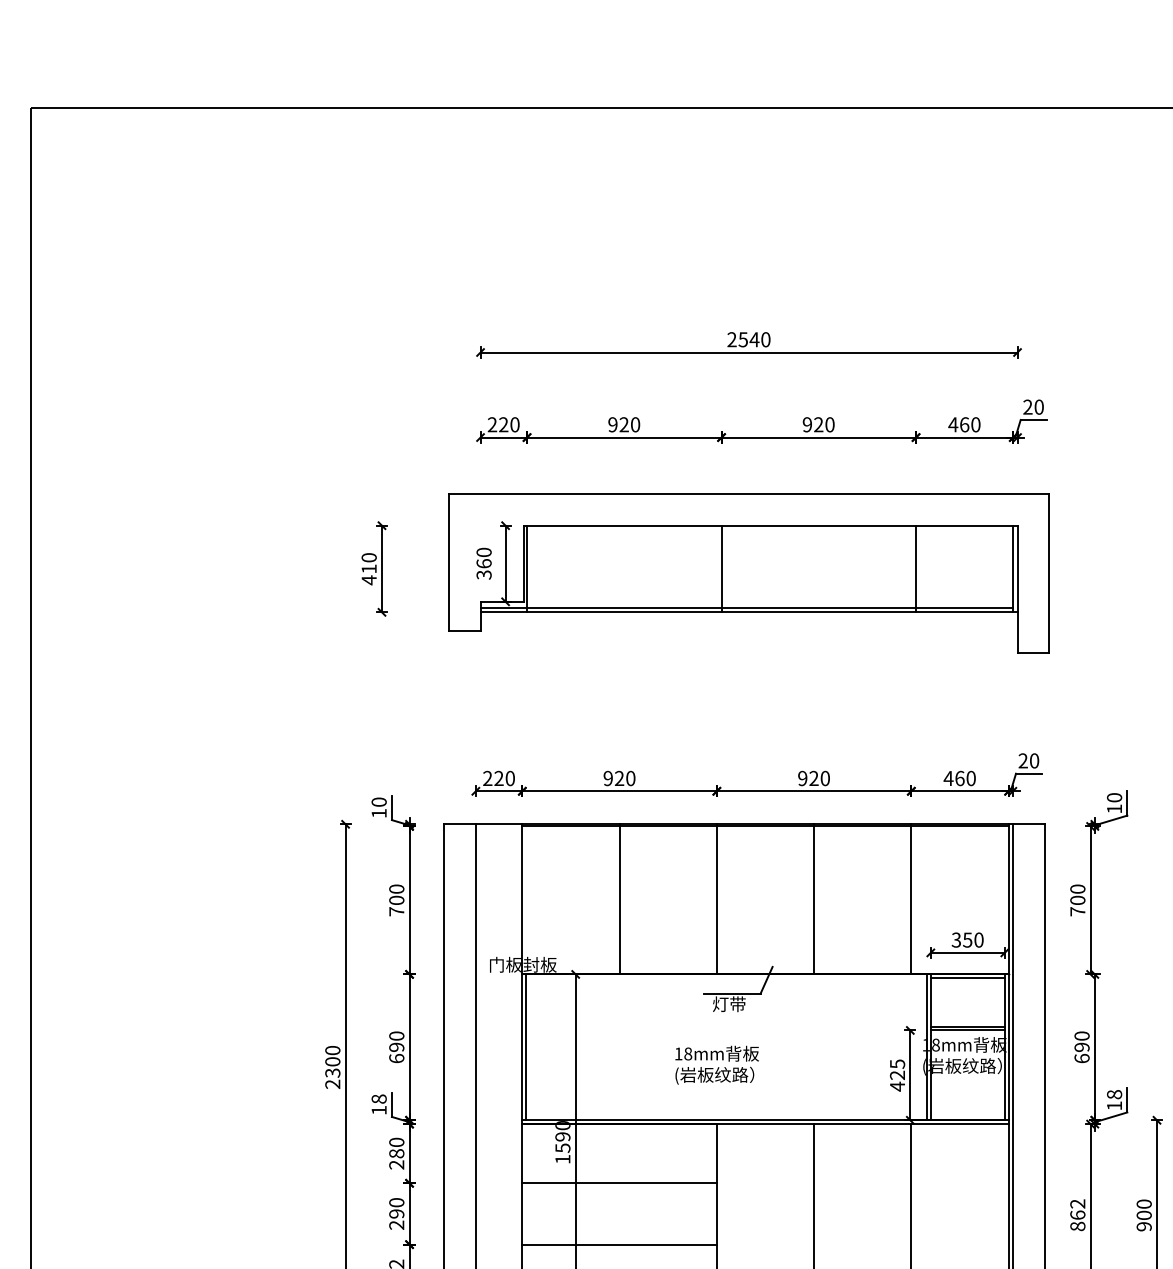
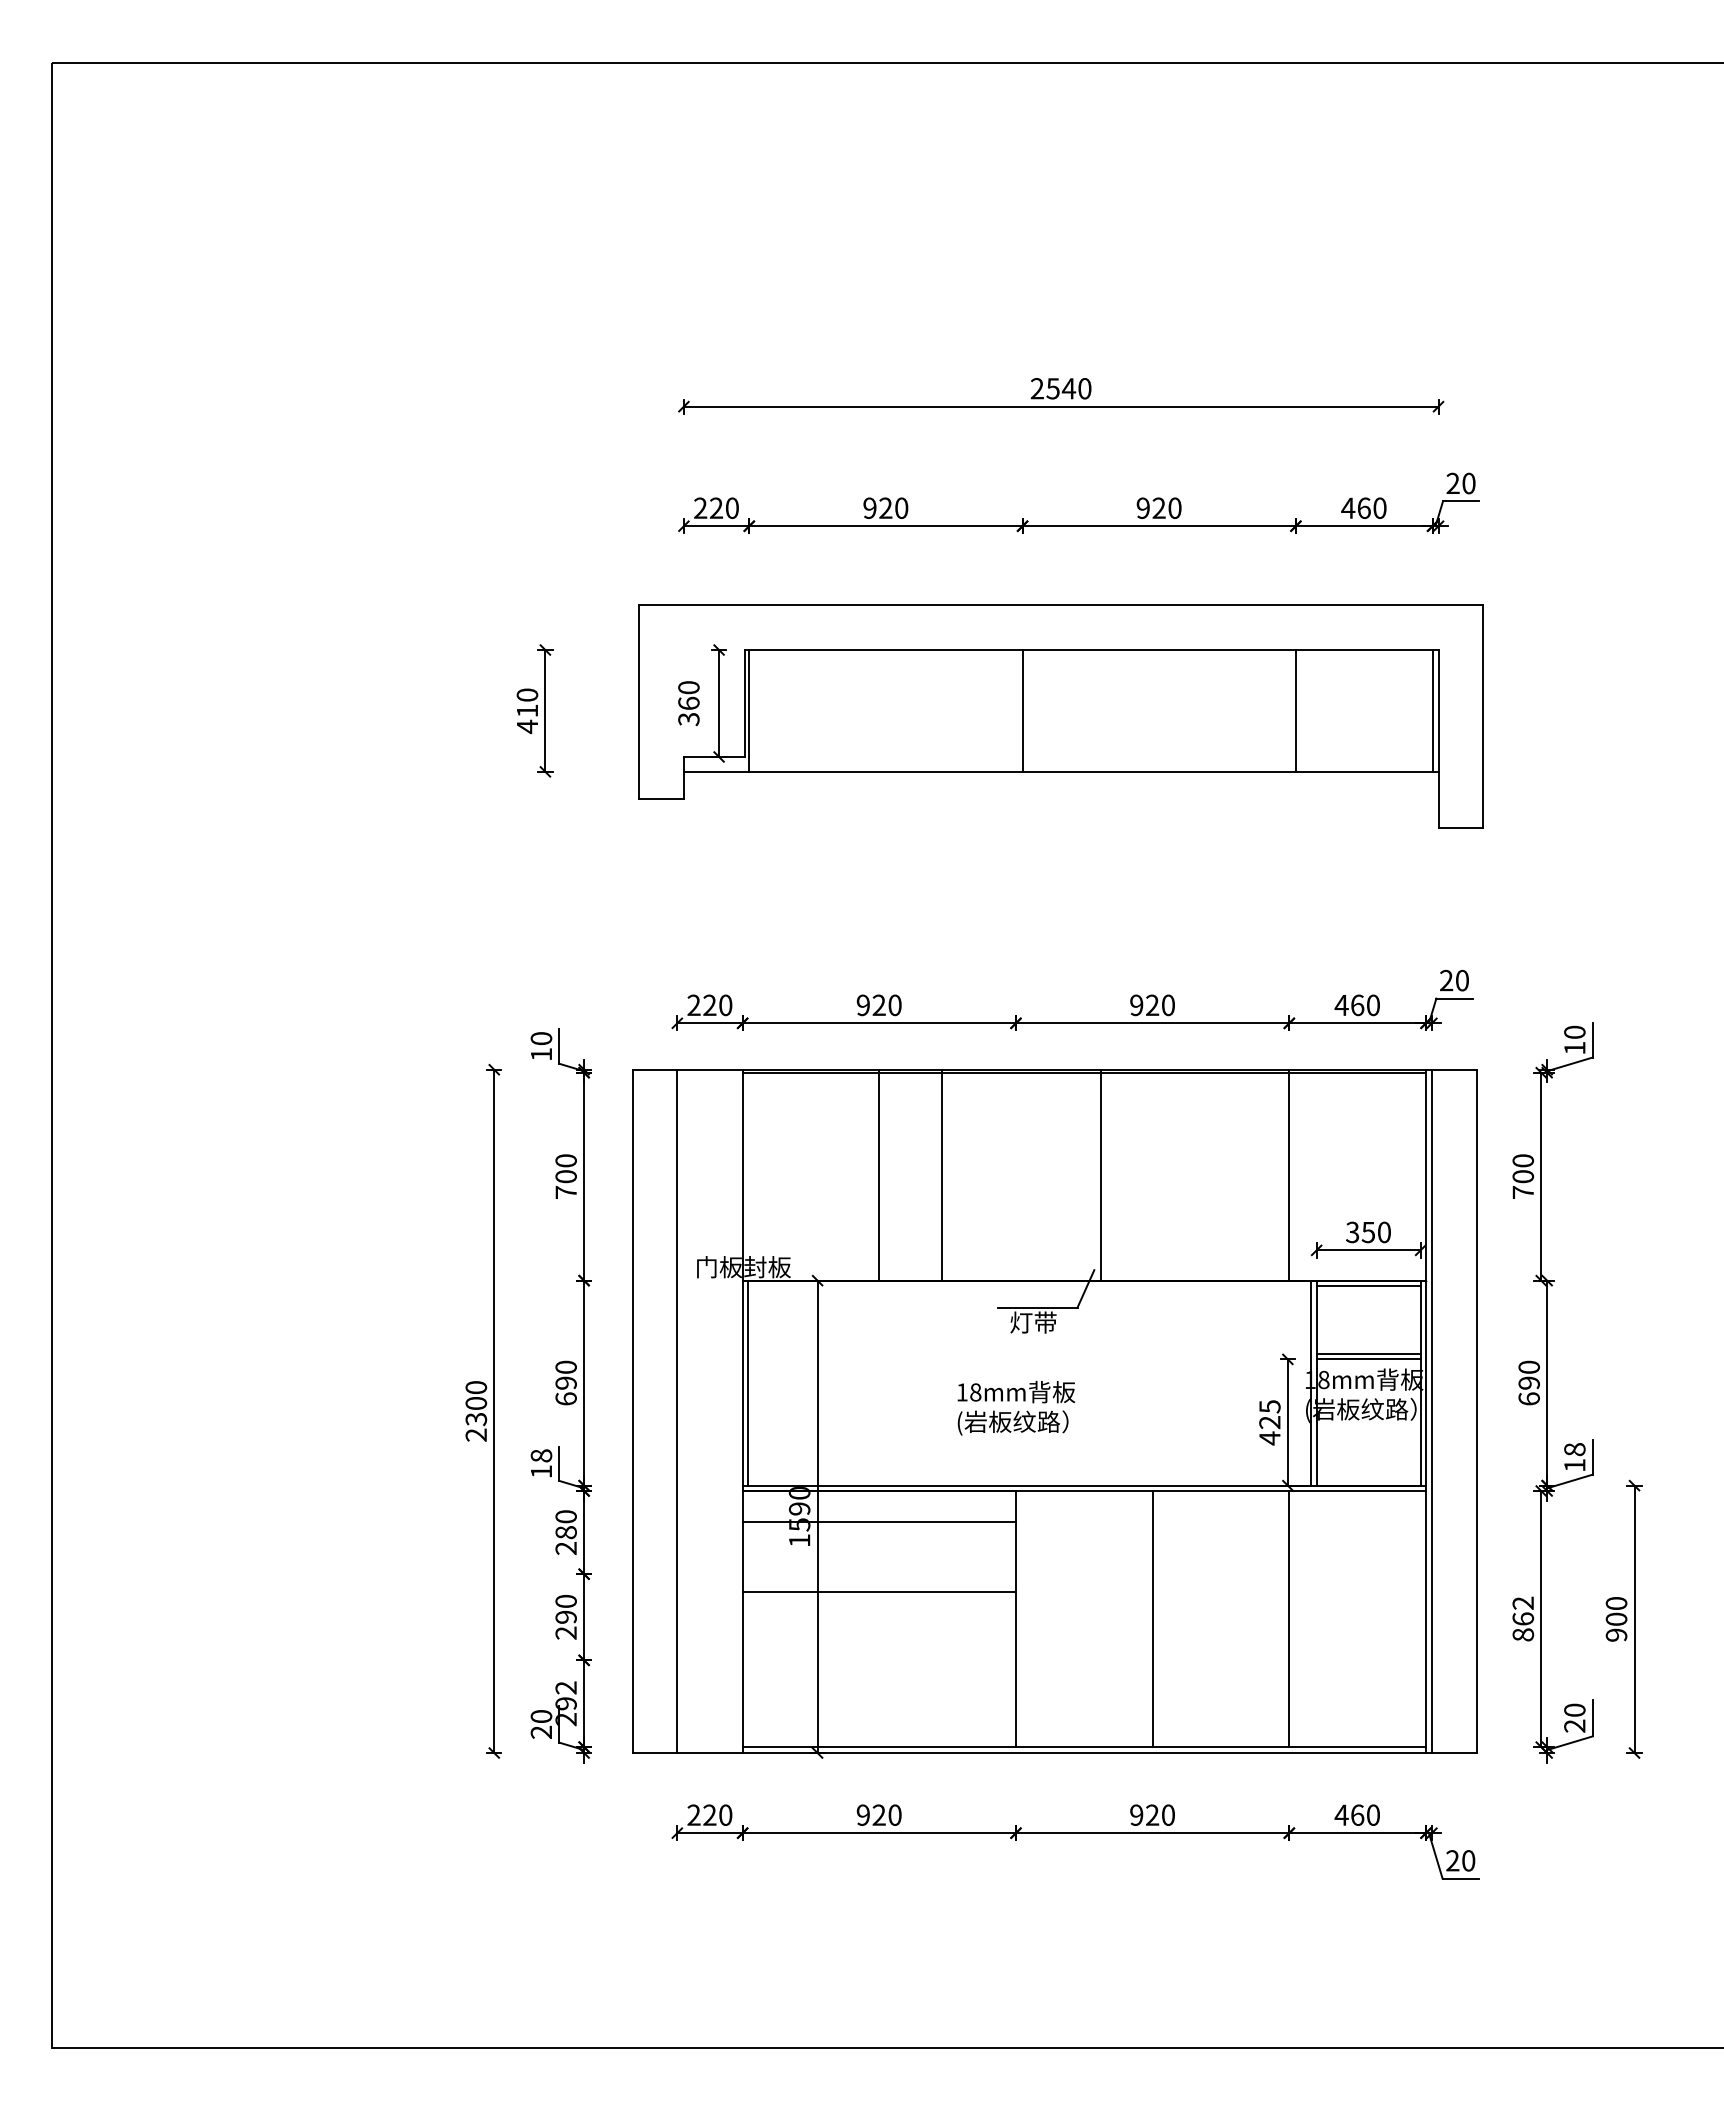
line: (746, 607) -> (1057, 765), removed
line: (716, 898) -> (941, 1174), moved
line: (813, 898) -> (1100, 1174), moved
line: (619, 1183) -> (878, 1522), moved
line: (619, 1244) -> (878, 1592), moved

